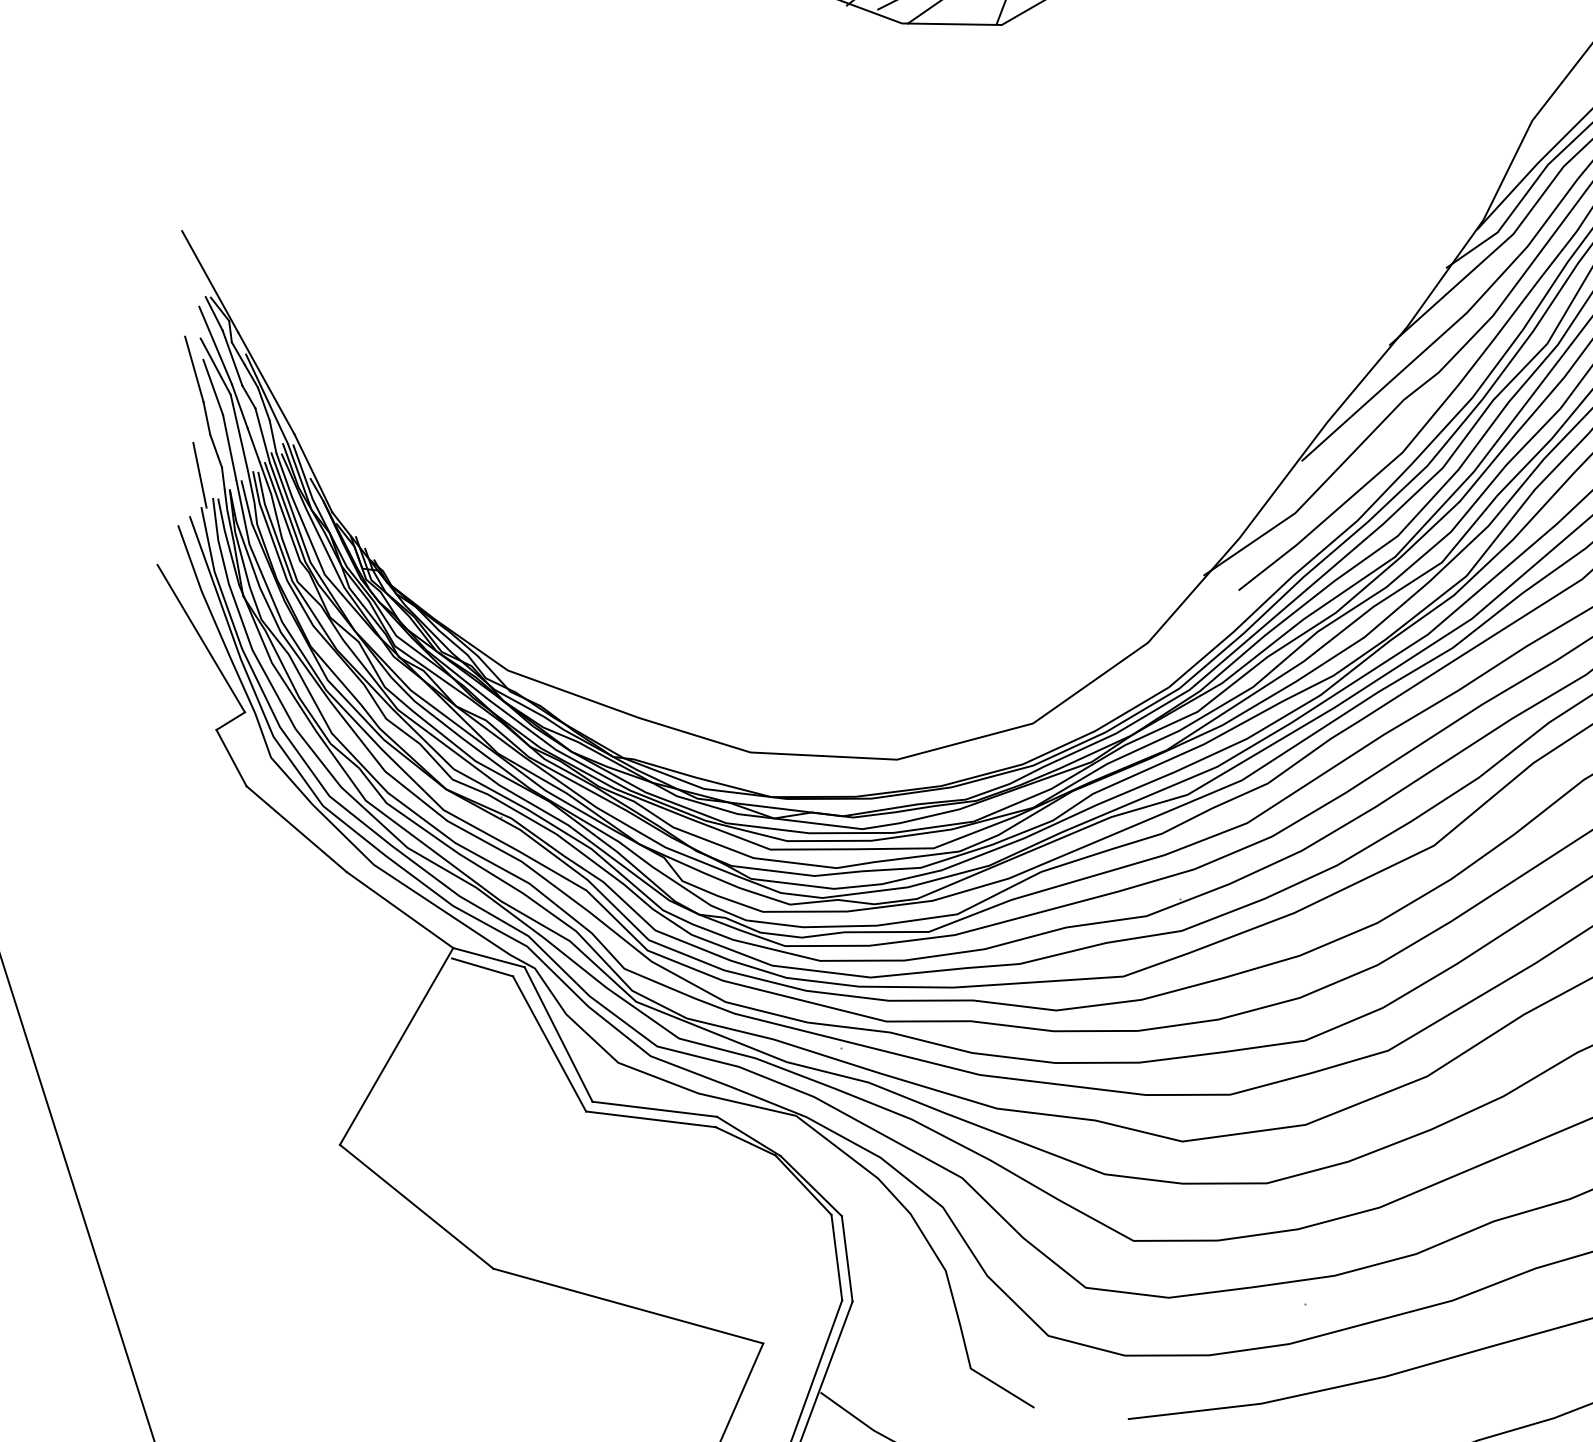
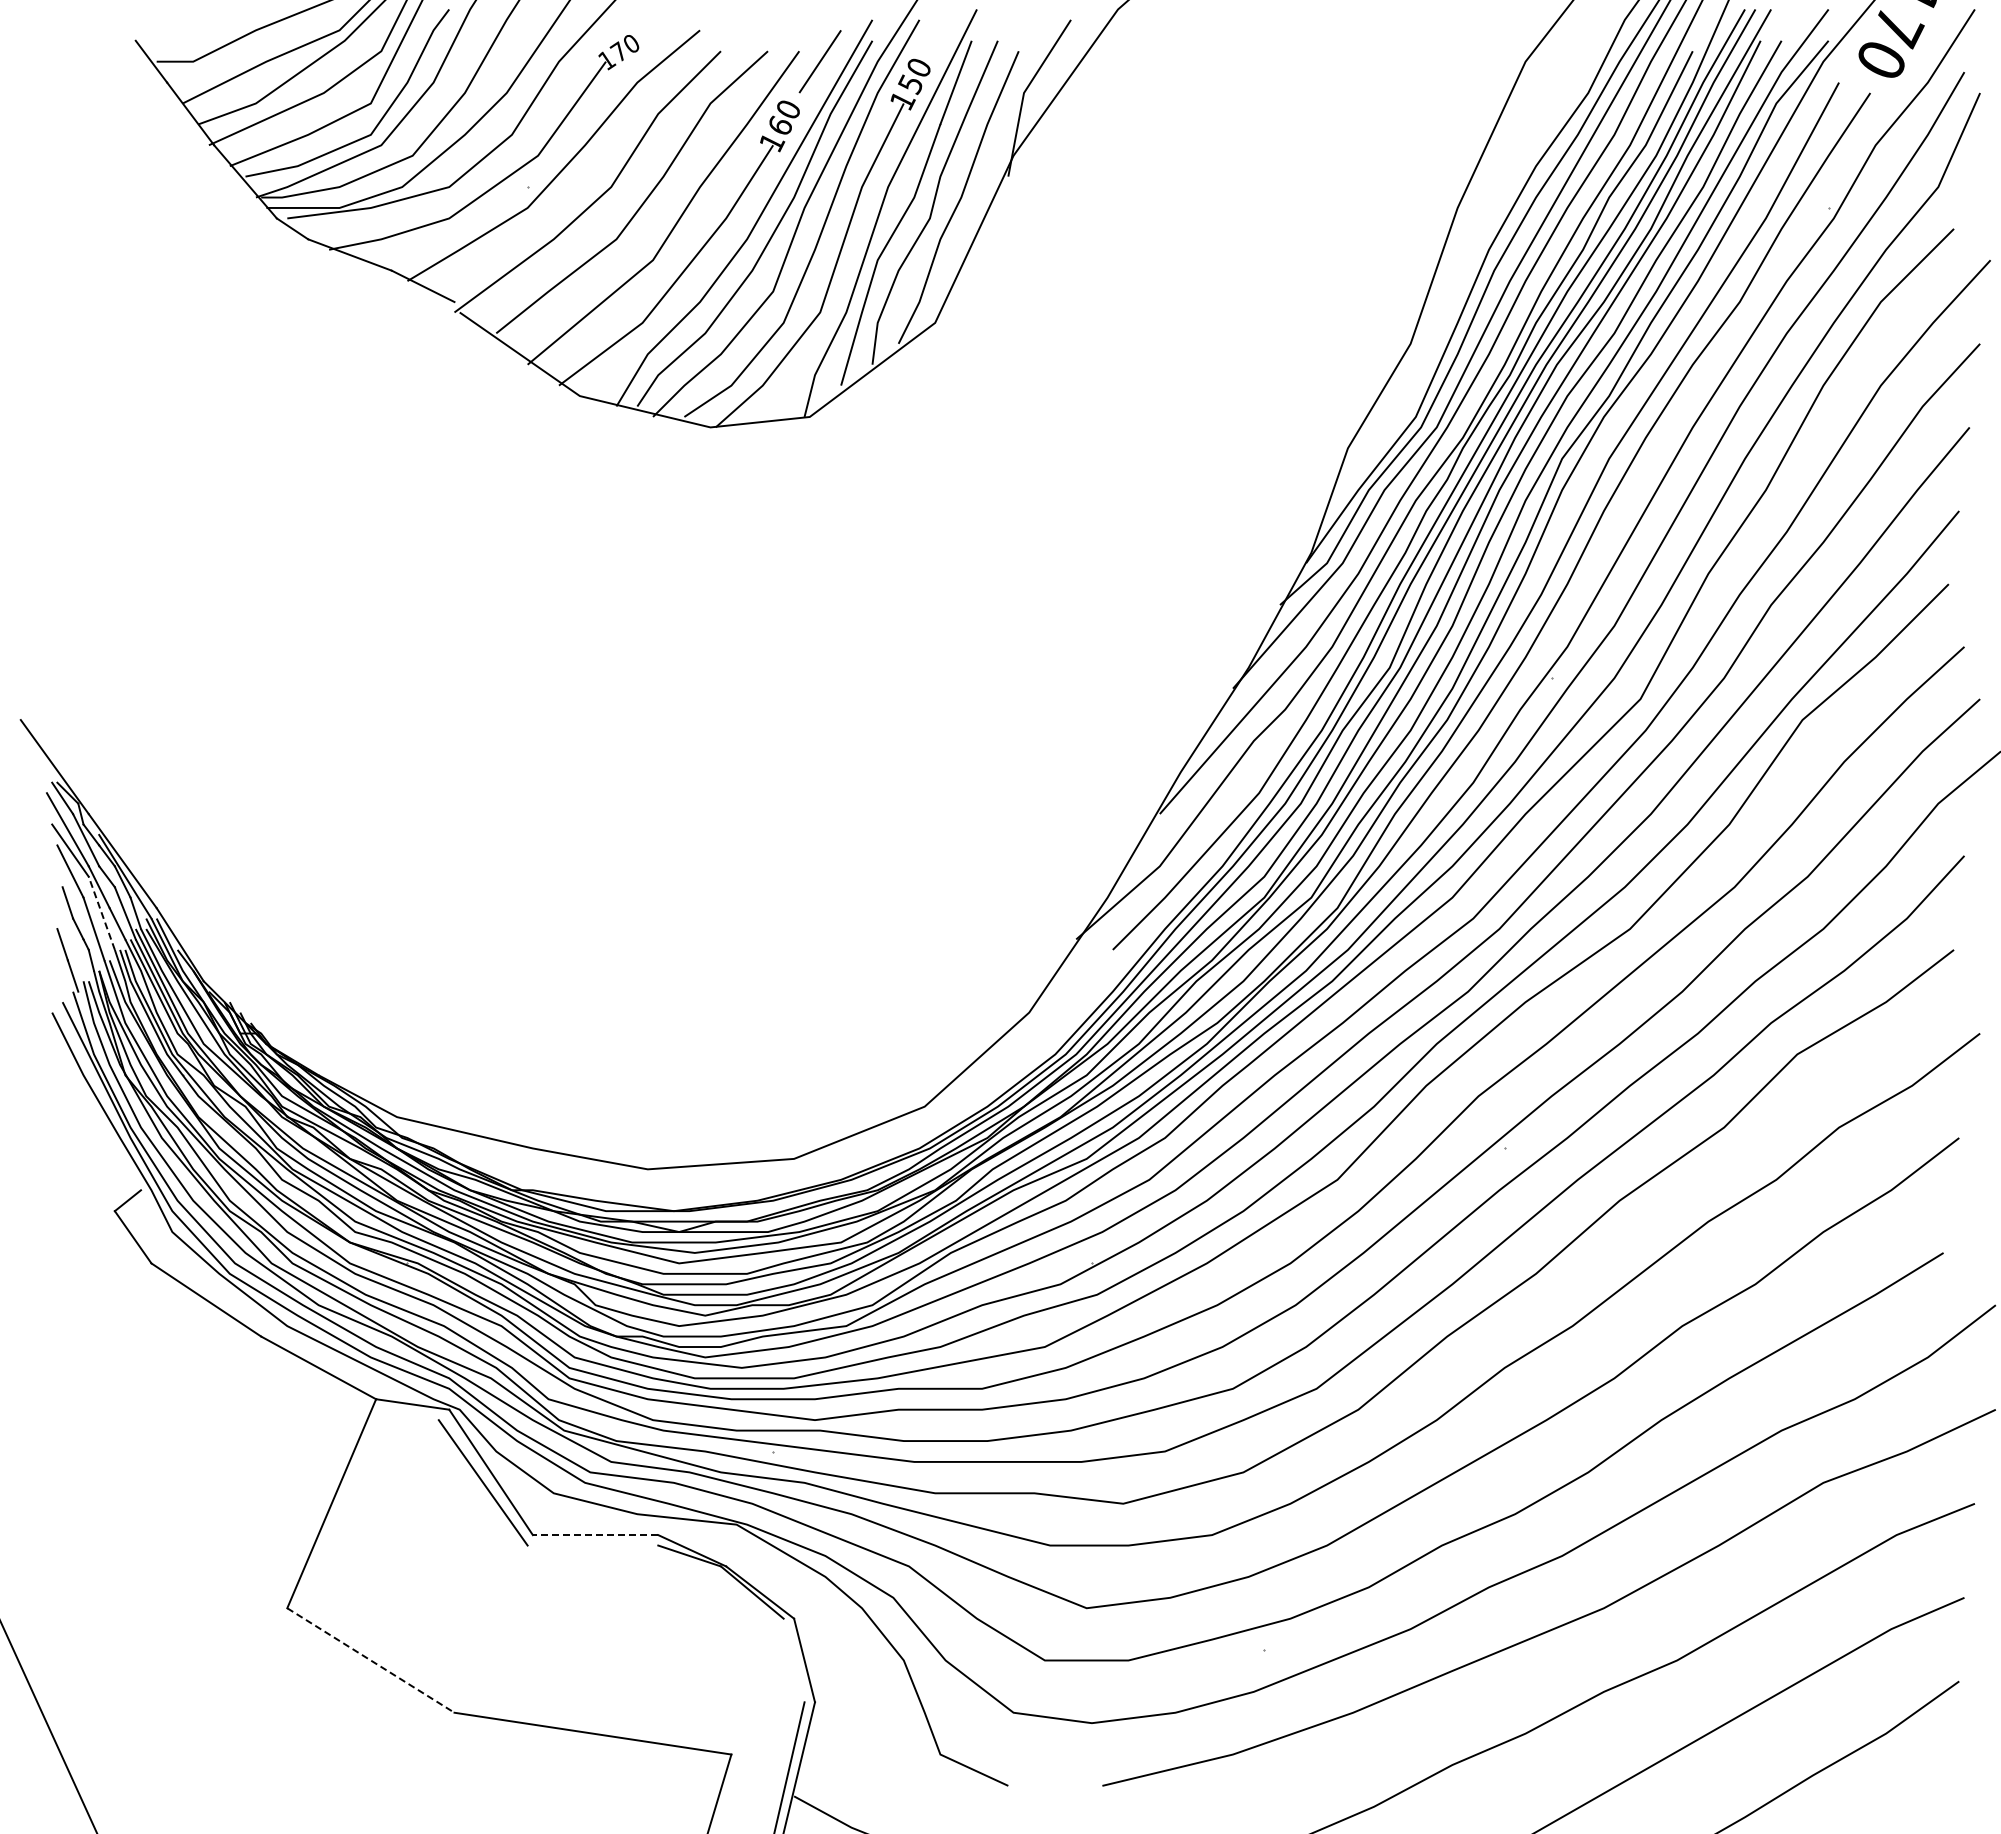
line: (194, 369) -> (49, 855), removed
line: (238, 432) -> (101, 913), solid -> dashed
line: (200, 638) -> (88, 1122), removed
line: (482, 966) -> (407, 1414), removed
line: (654, 1109) -> (595, 1535), solid -> dashed
line: (650, 1119) -> (592, 1545), removed
line: (416, 1206) -> (370, 1660), solid -> dashed
line: (836, 1257) -> (793, 1660), removed

